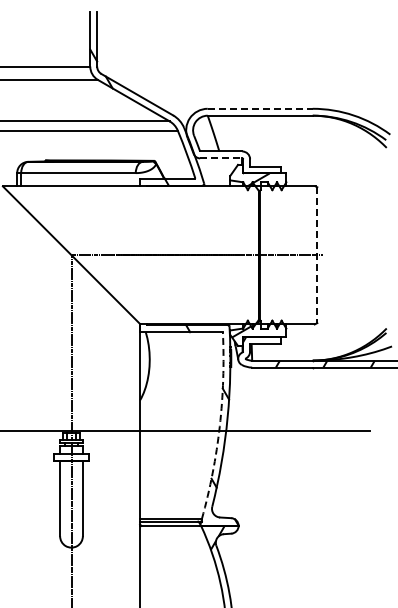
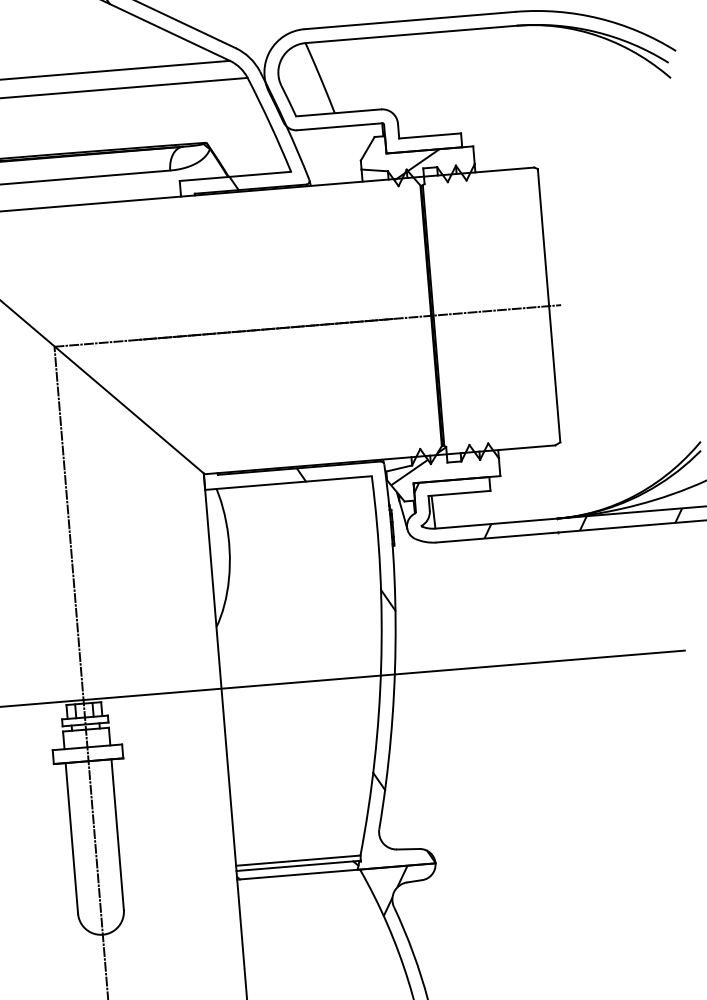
line: (260, 108) -> (410, 19), dashed -> solid
line: (221, 158) -> (340, 126), dashed -> solid
line: (317, 255) -> (549, 306), dashed -> solid
arc: (219, 426) -> (380, 666), dashed -> solid

